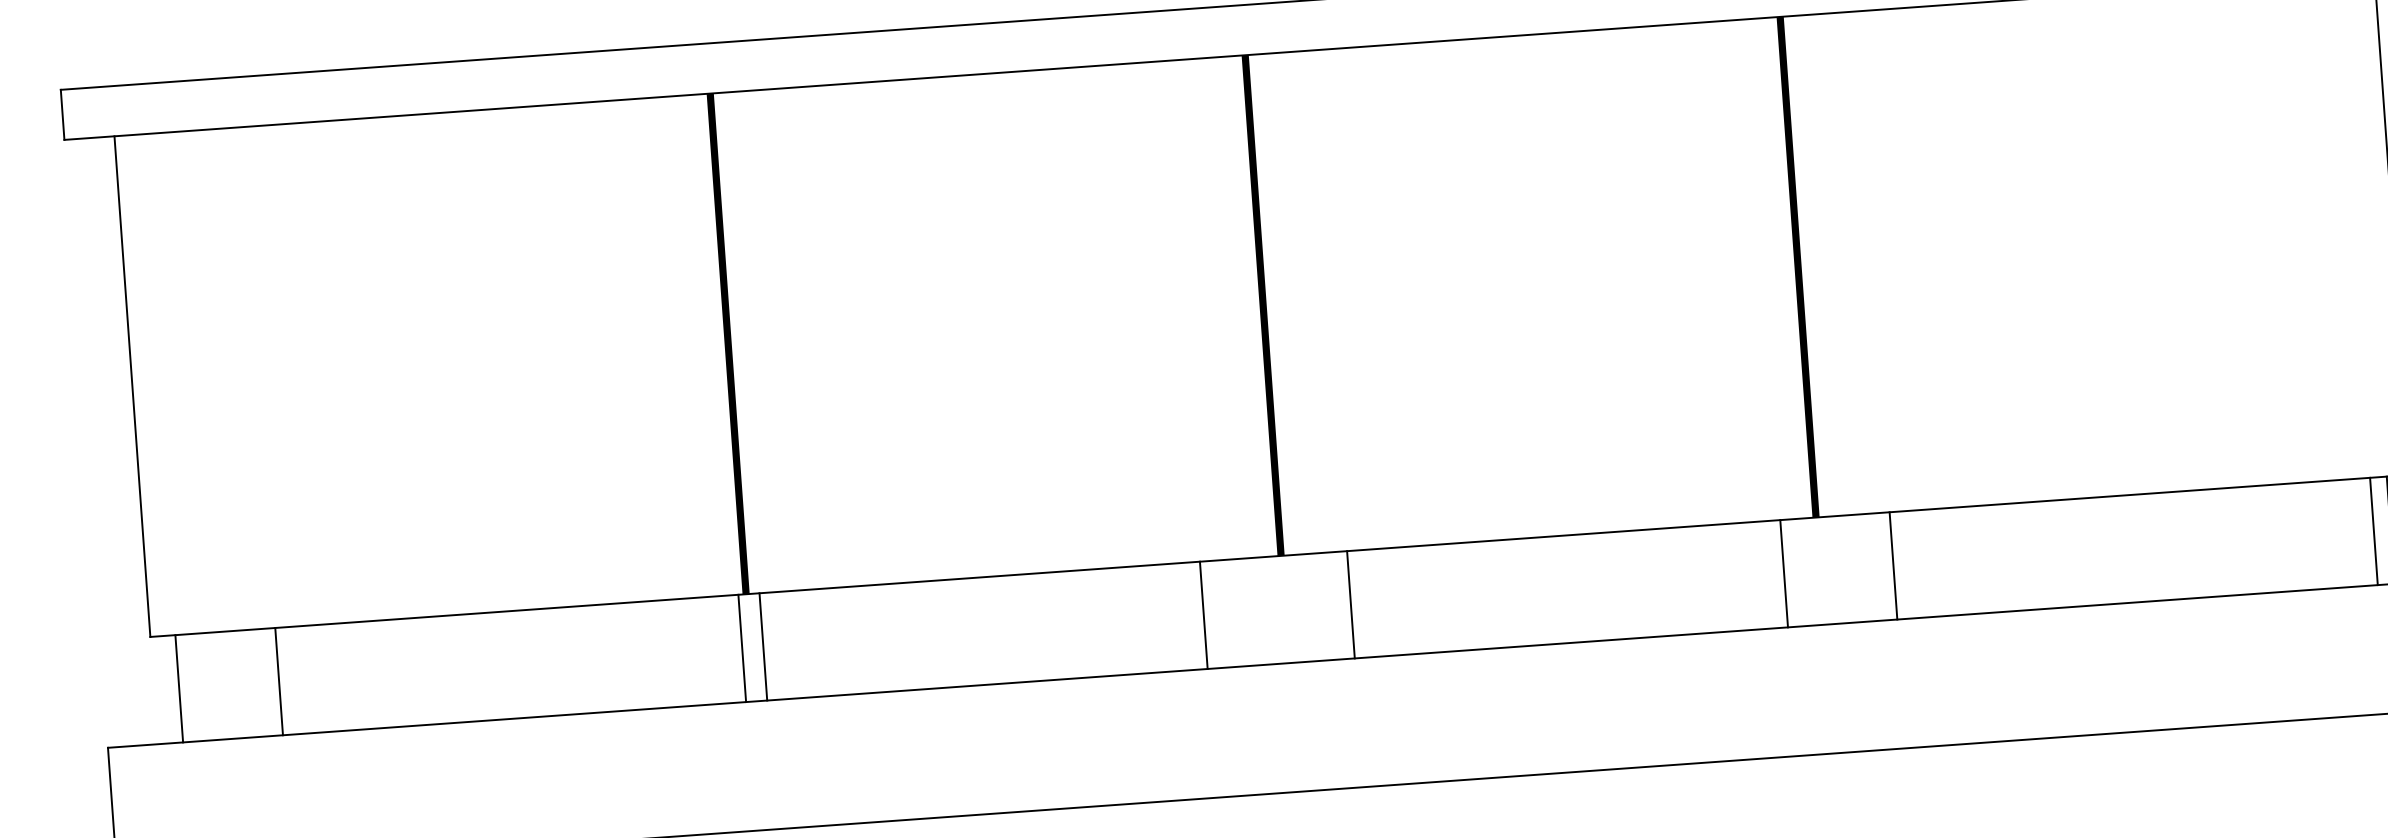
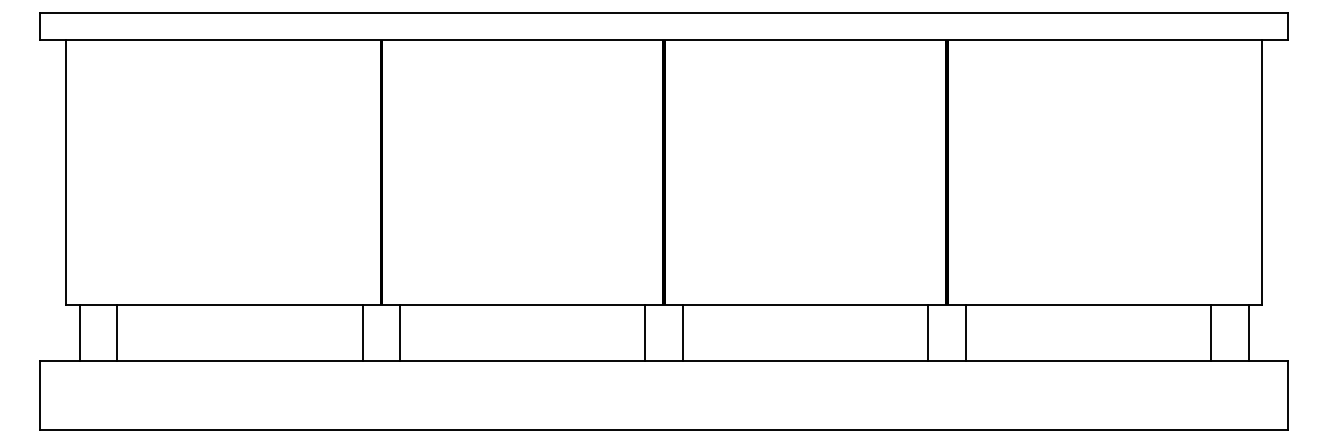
line: (2374, 530) -> (1211, 332), moved
line: (1893, 564) -> (966, 332), moved
line: (1351, 603) -> (683, 332), moved
line: (1203, 614) -> (645, 332), moved
line: (763, 645) -> (362, 332), moved
line: (742, 647) -> (400, 332), moved
line: (279, 680) -> (117, 332), moved

